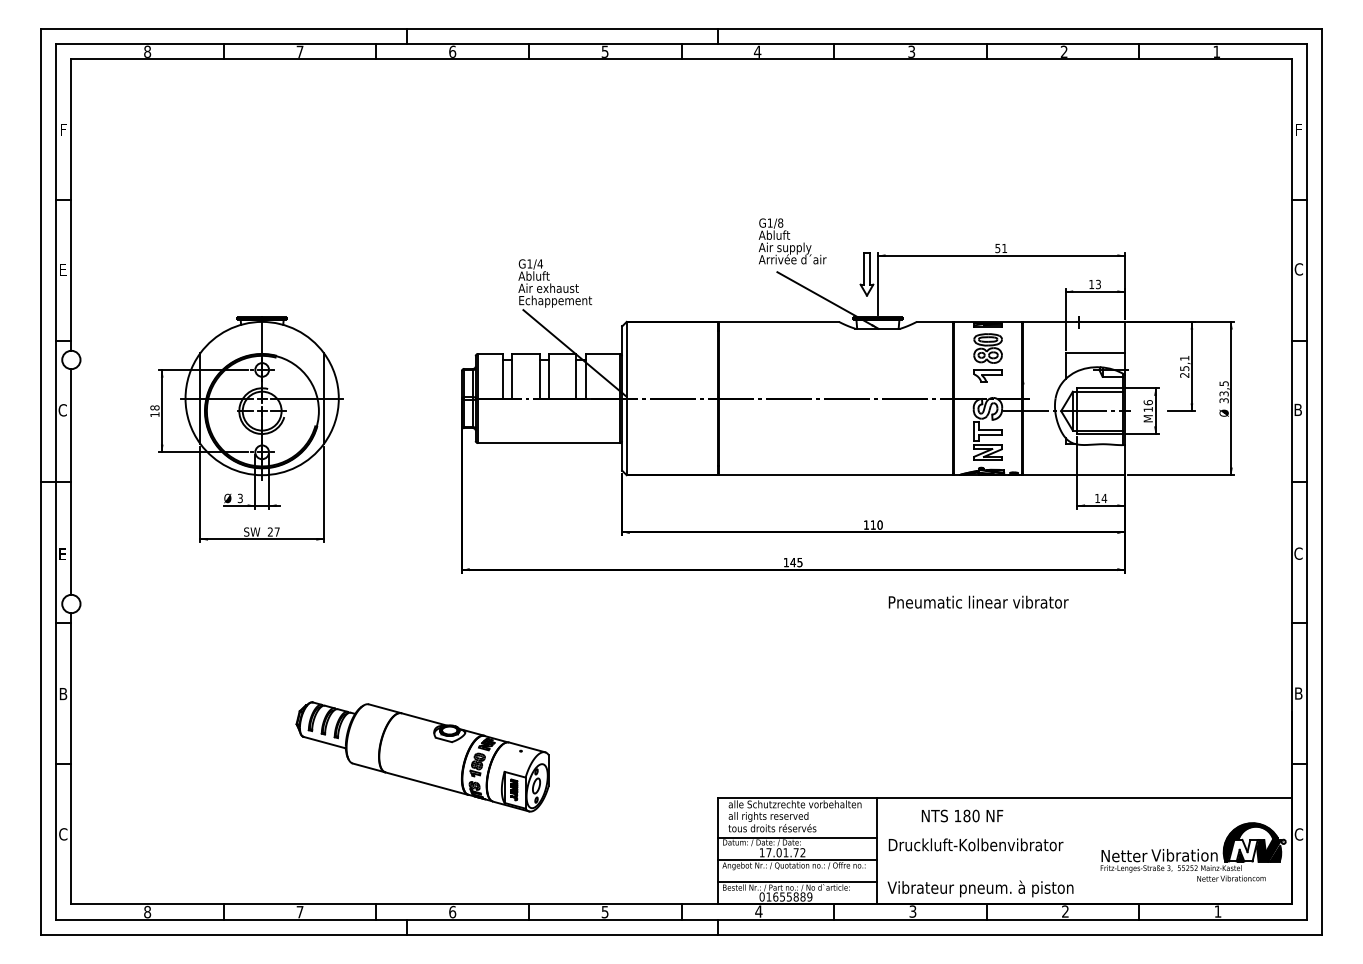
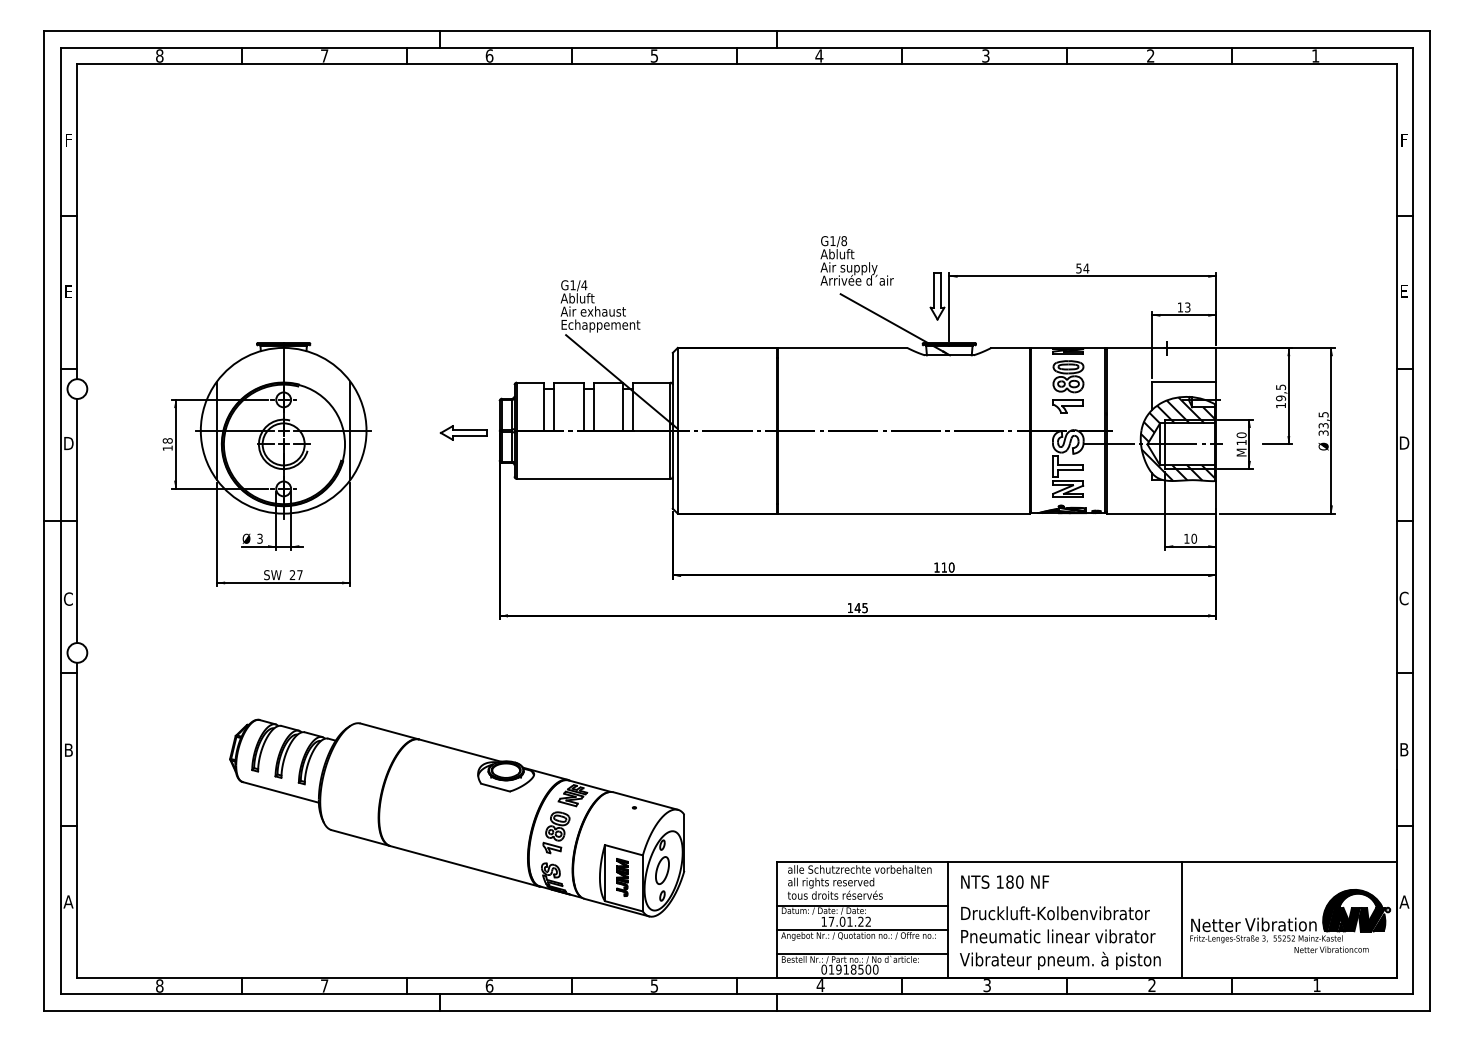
text: (1004, 248) -> (1086, 268), 51 -> 54
text: (1298, 269) -> (1404, 291), C -> E
text: (1184, 366) -> (1280, 396), 25,1 -> 19,5
part: (428, 400) -> (463, 432), added
text: (1147, 402) -> (1240, 435), 16 -> 10
hatch: (1089, 406) -> (1178, 439), added
text: (1299, 409) -> (1405, 442), B -> D
text: (62, 410) -> (67, 443), C -> D
text: (1104, 498) -> (1194, 538), 14 -> 10
text: (62, 554) -> (67, 599), E -> C
text: (978, 601) -> (1058, 935), moved
part: (422, 756) -> (456, 817), size x1.67
text: (962, 815) -> (1005, 881), moved
text: (62, 834) -> (67, 902), C -> A
text: (1298, 834) -> (1404, 902), C -> A
line: (1093, 850) -> (1182, 919), added
fill: (1242, 850) -> (1343, 919), added
text: (795, 852) -> (860, 921), 17.01.72 -> 17.01.22
text: (792, 896) -> (857, 969), 01655889 -> 01918500

